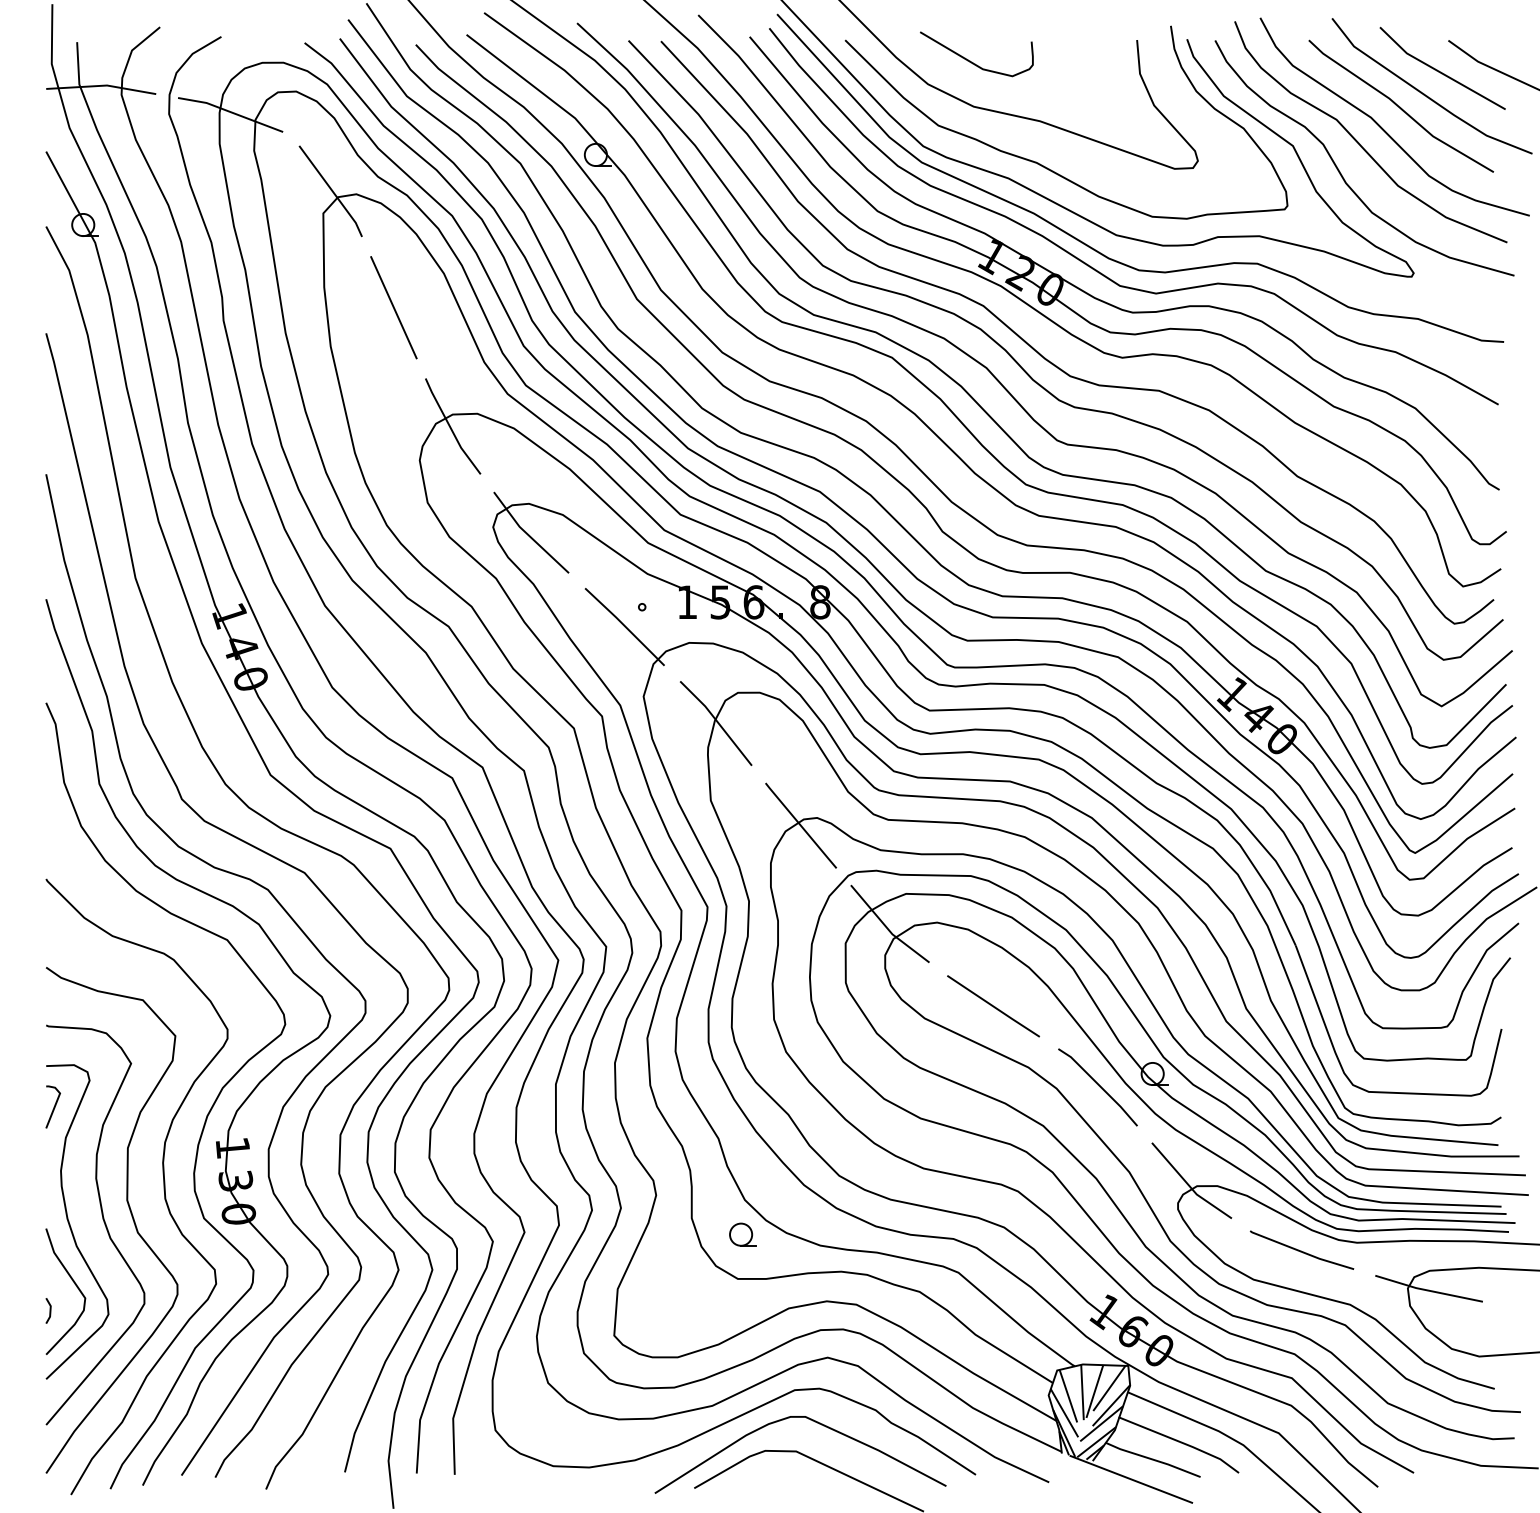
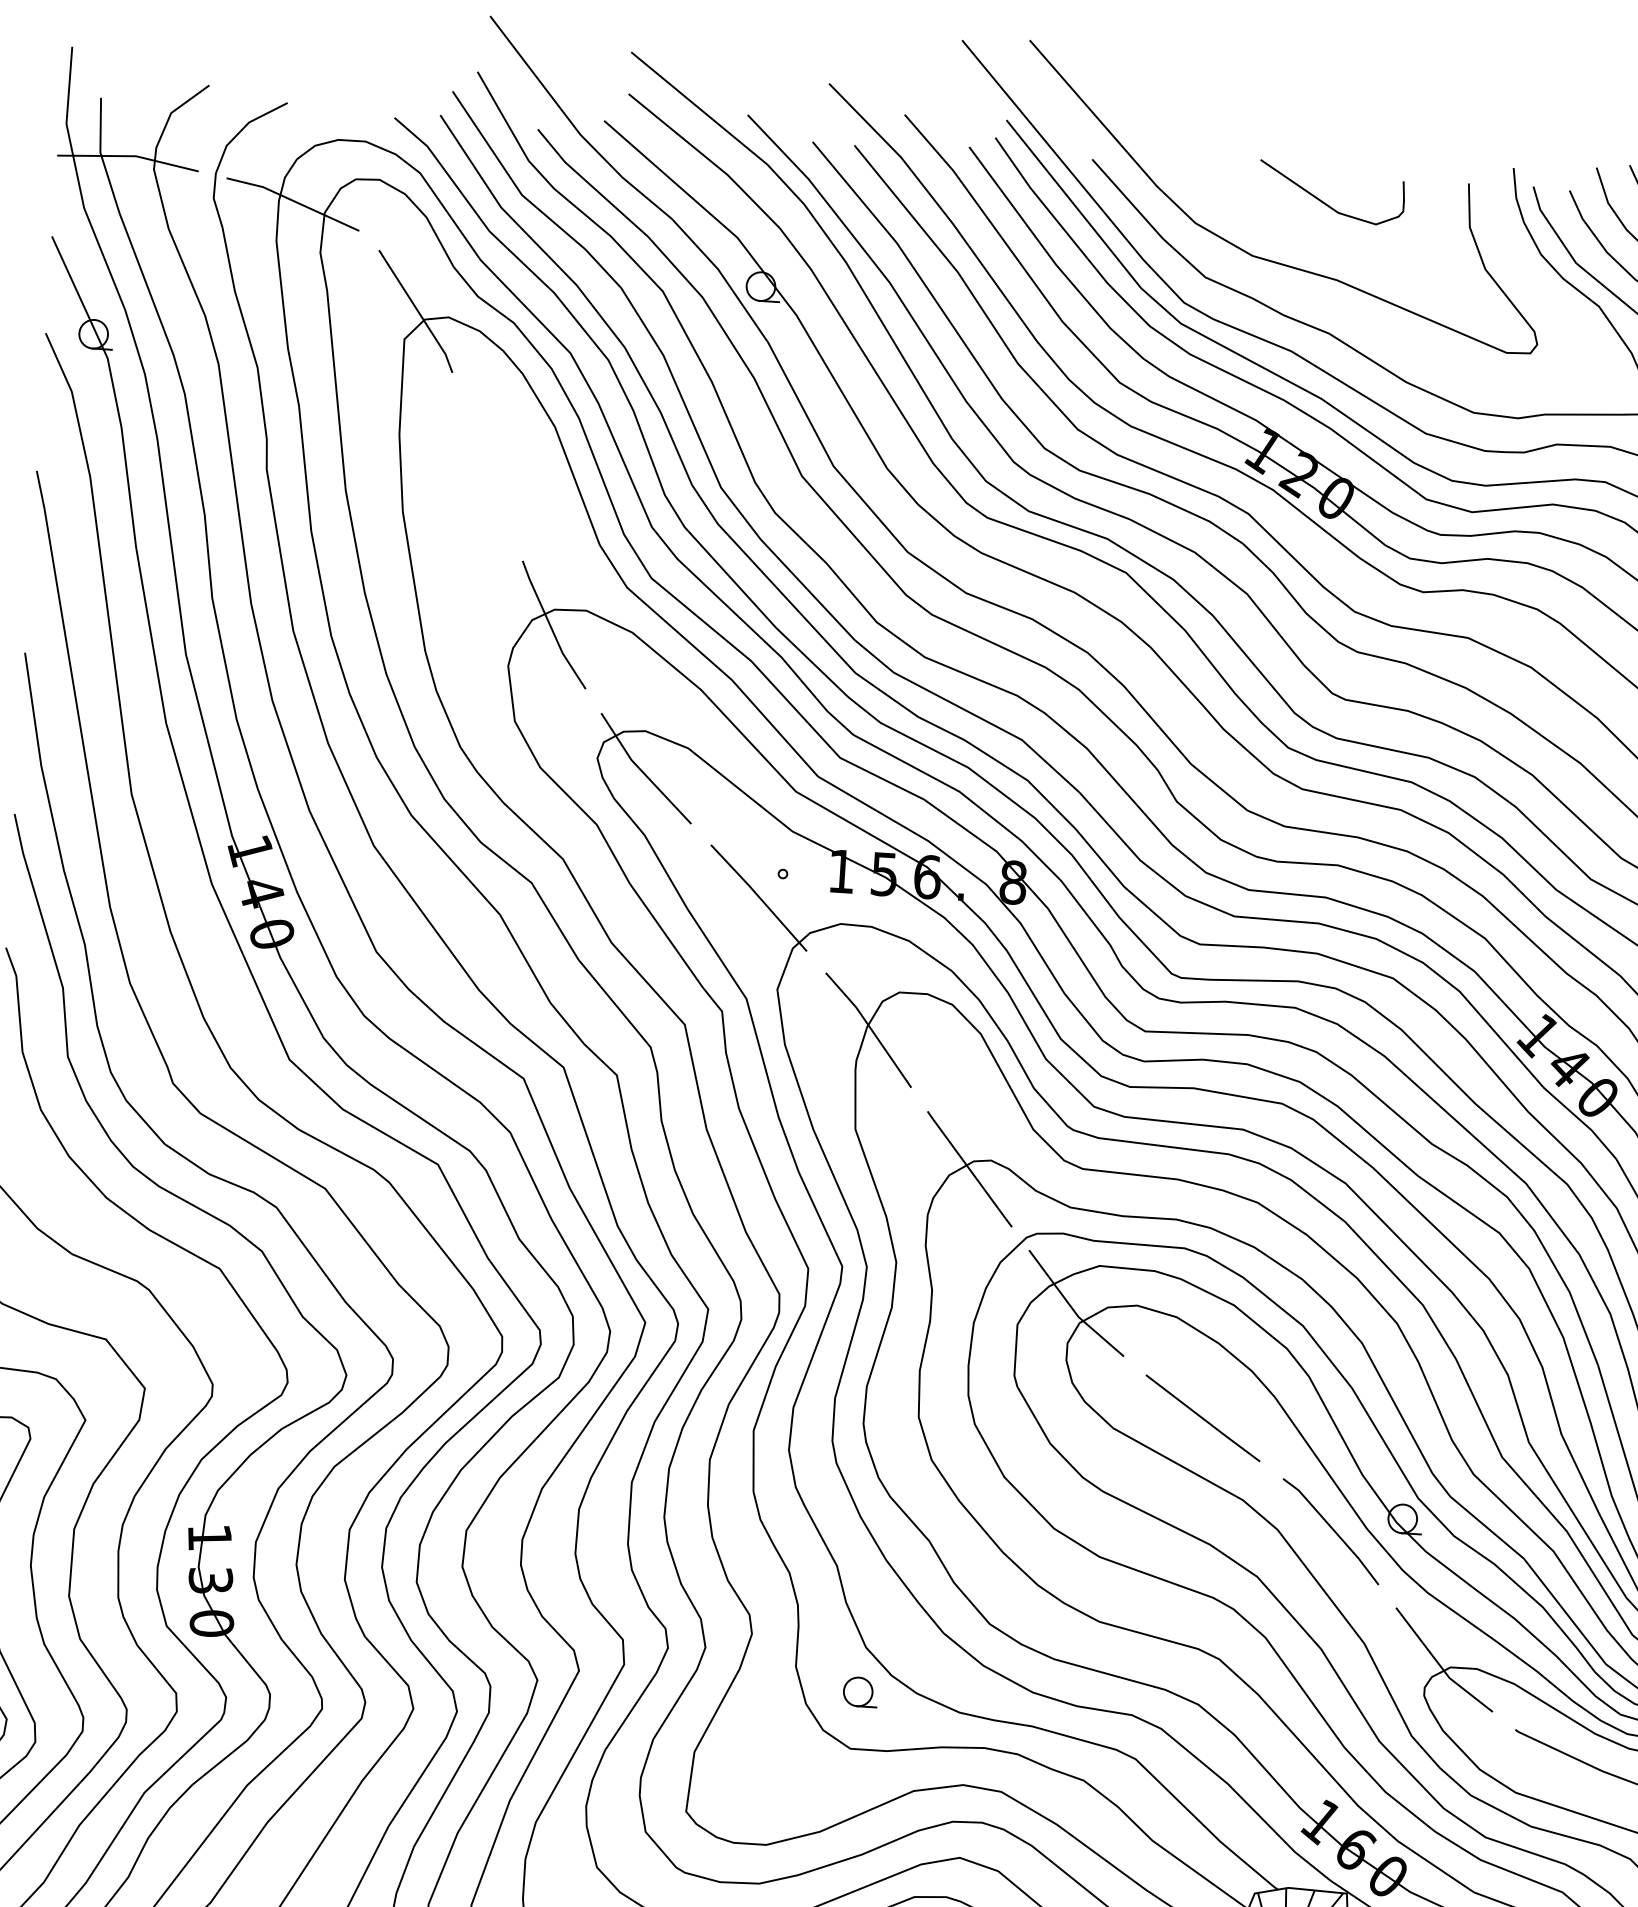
curve: (970, 60) -> (1323, 200), moved
line: (393, 307) -> (487, 466), removed

